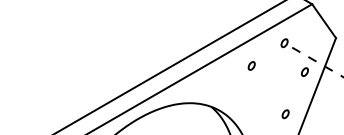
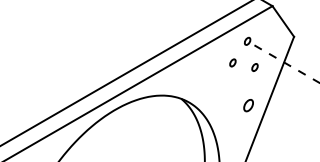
part: (251, 65) -> (232, 62), moved
part: (304, 72) -> (254, 67), moved
part: (285, 114) -> (248, 105), size x1.6

